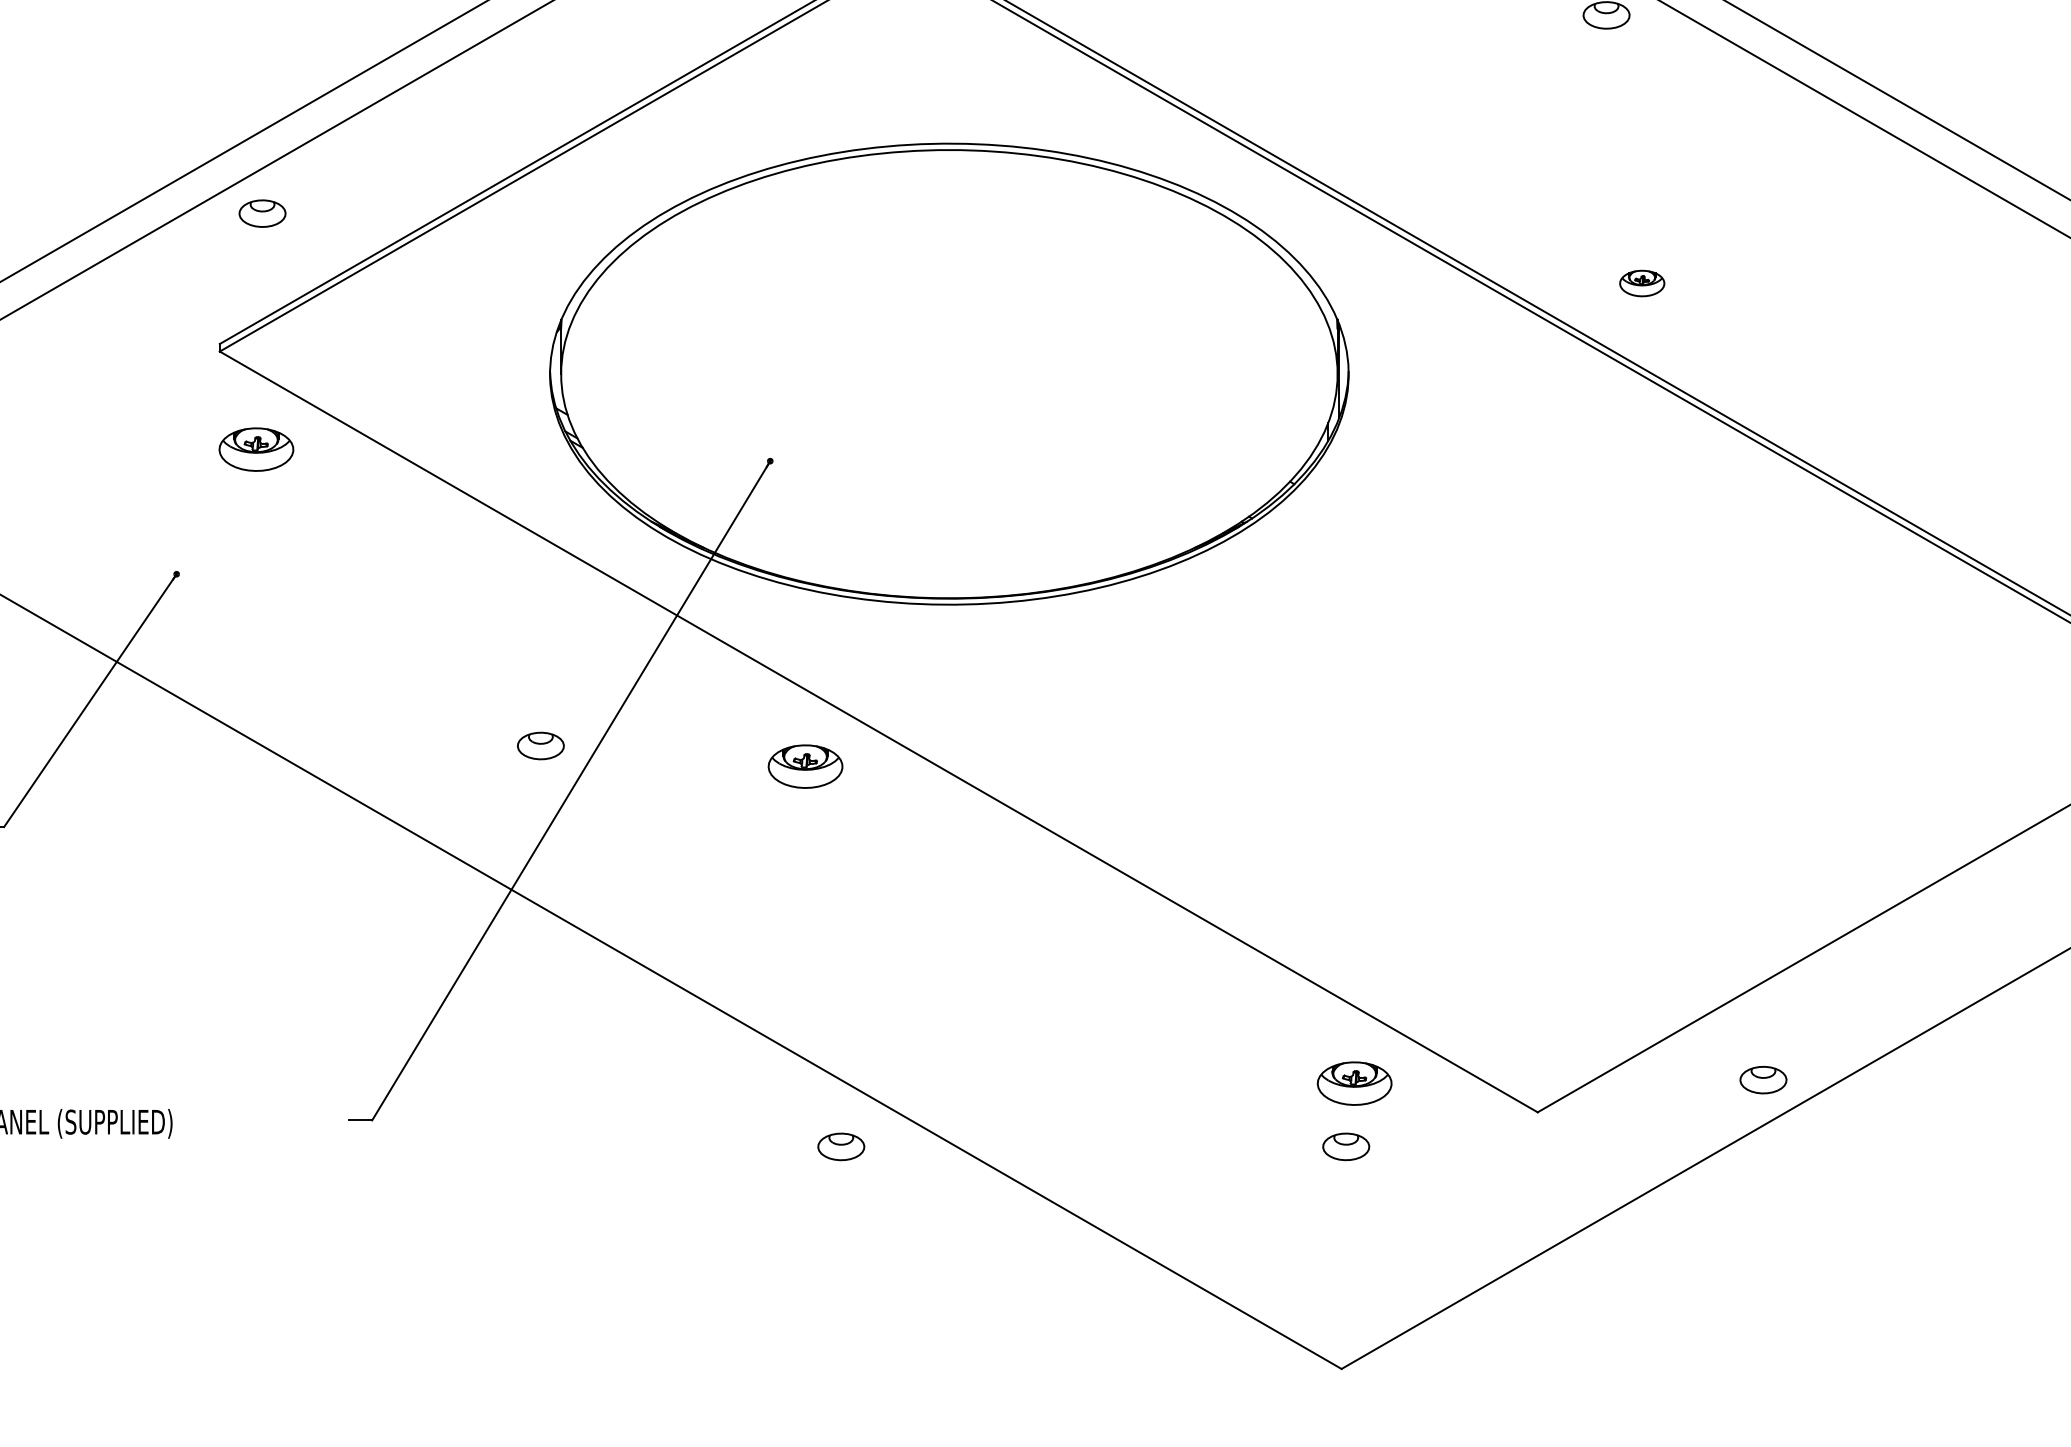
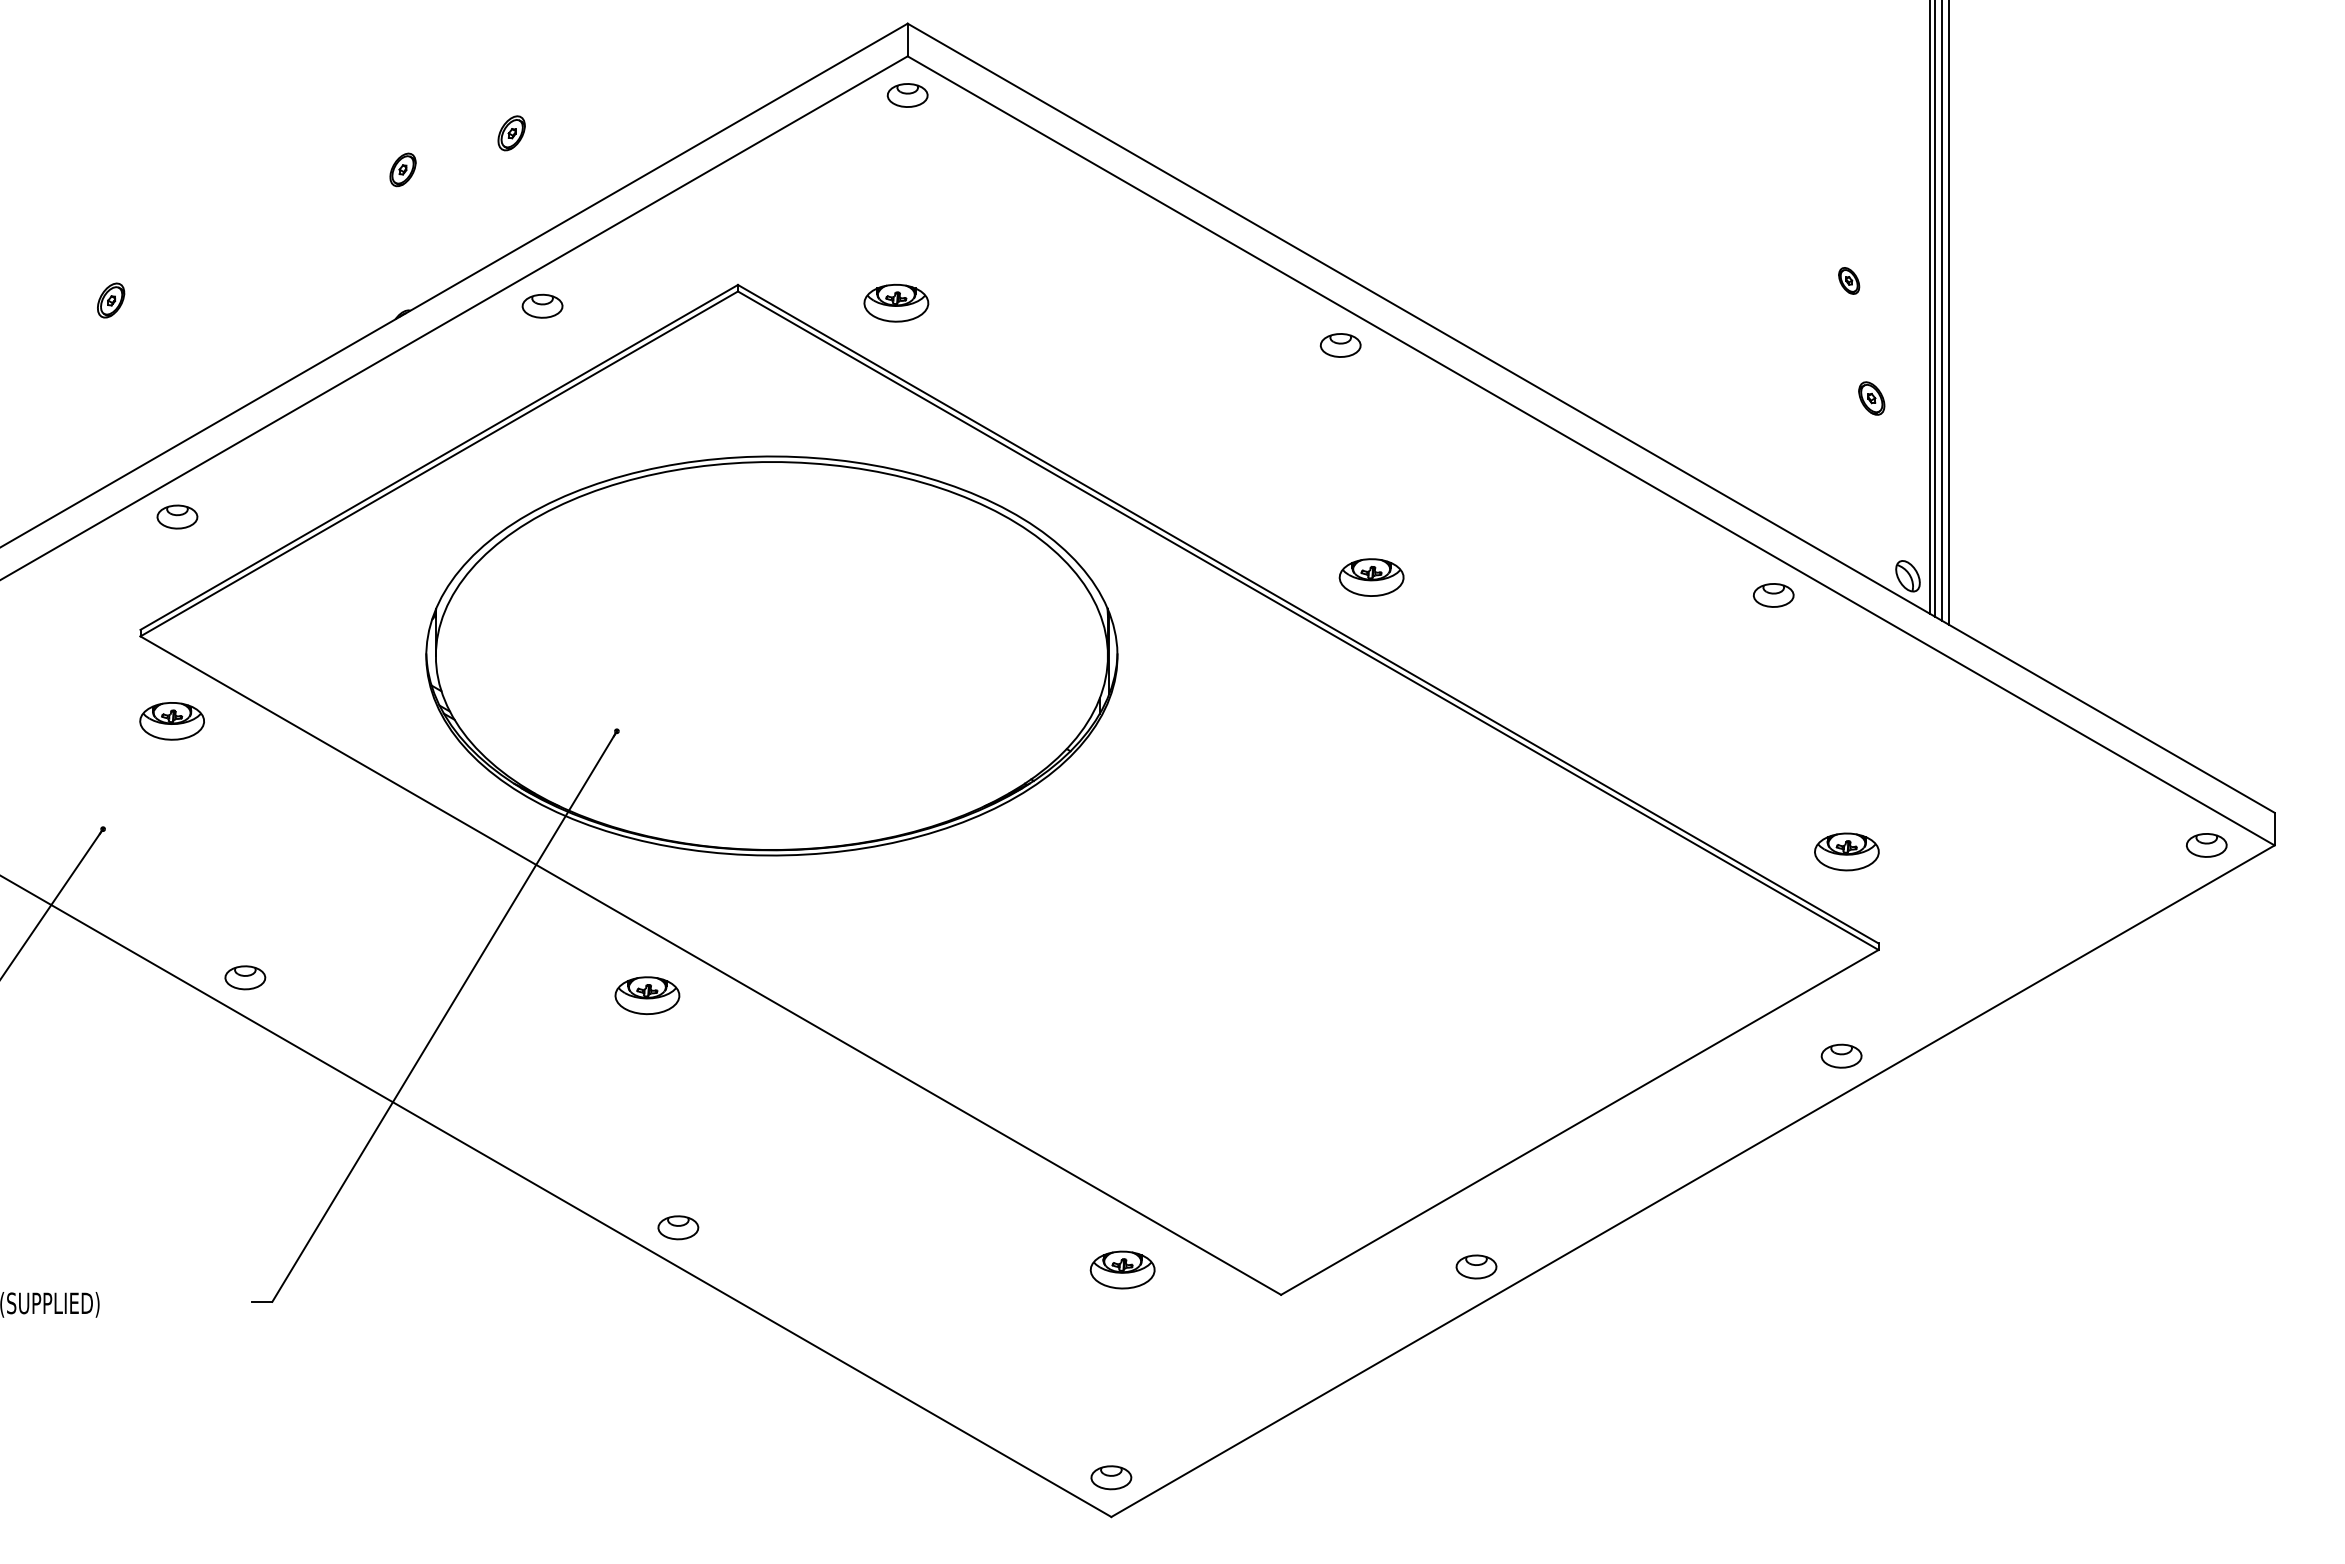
part: (1642, 283) -> (1371, 577), size x1.67
part: (541, 745) -> (245, 977), moved
part: (841, 1146) -> (678, 1227), moved
part: (1346, 1146) -> (1111, 1477), moved

